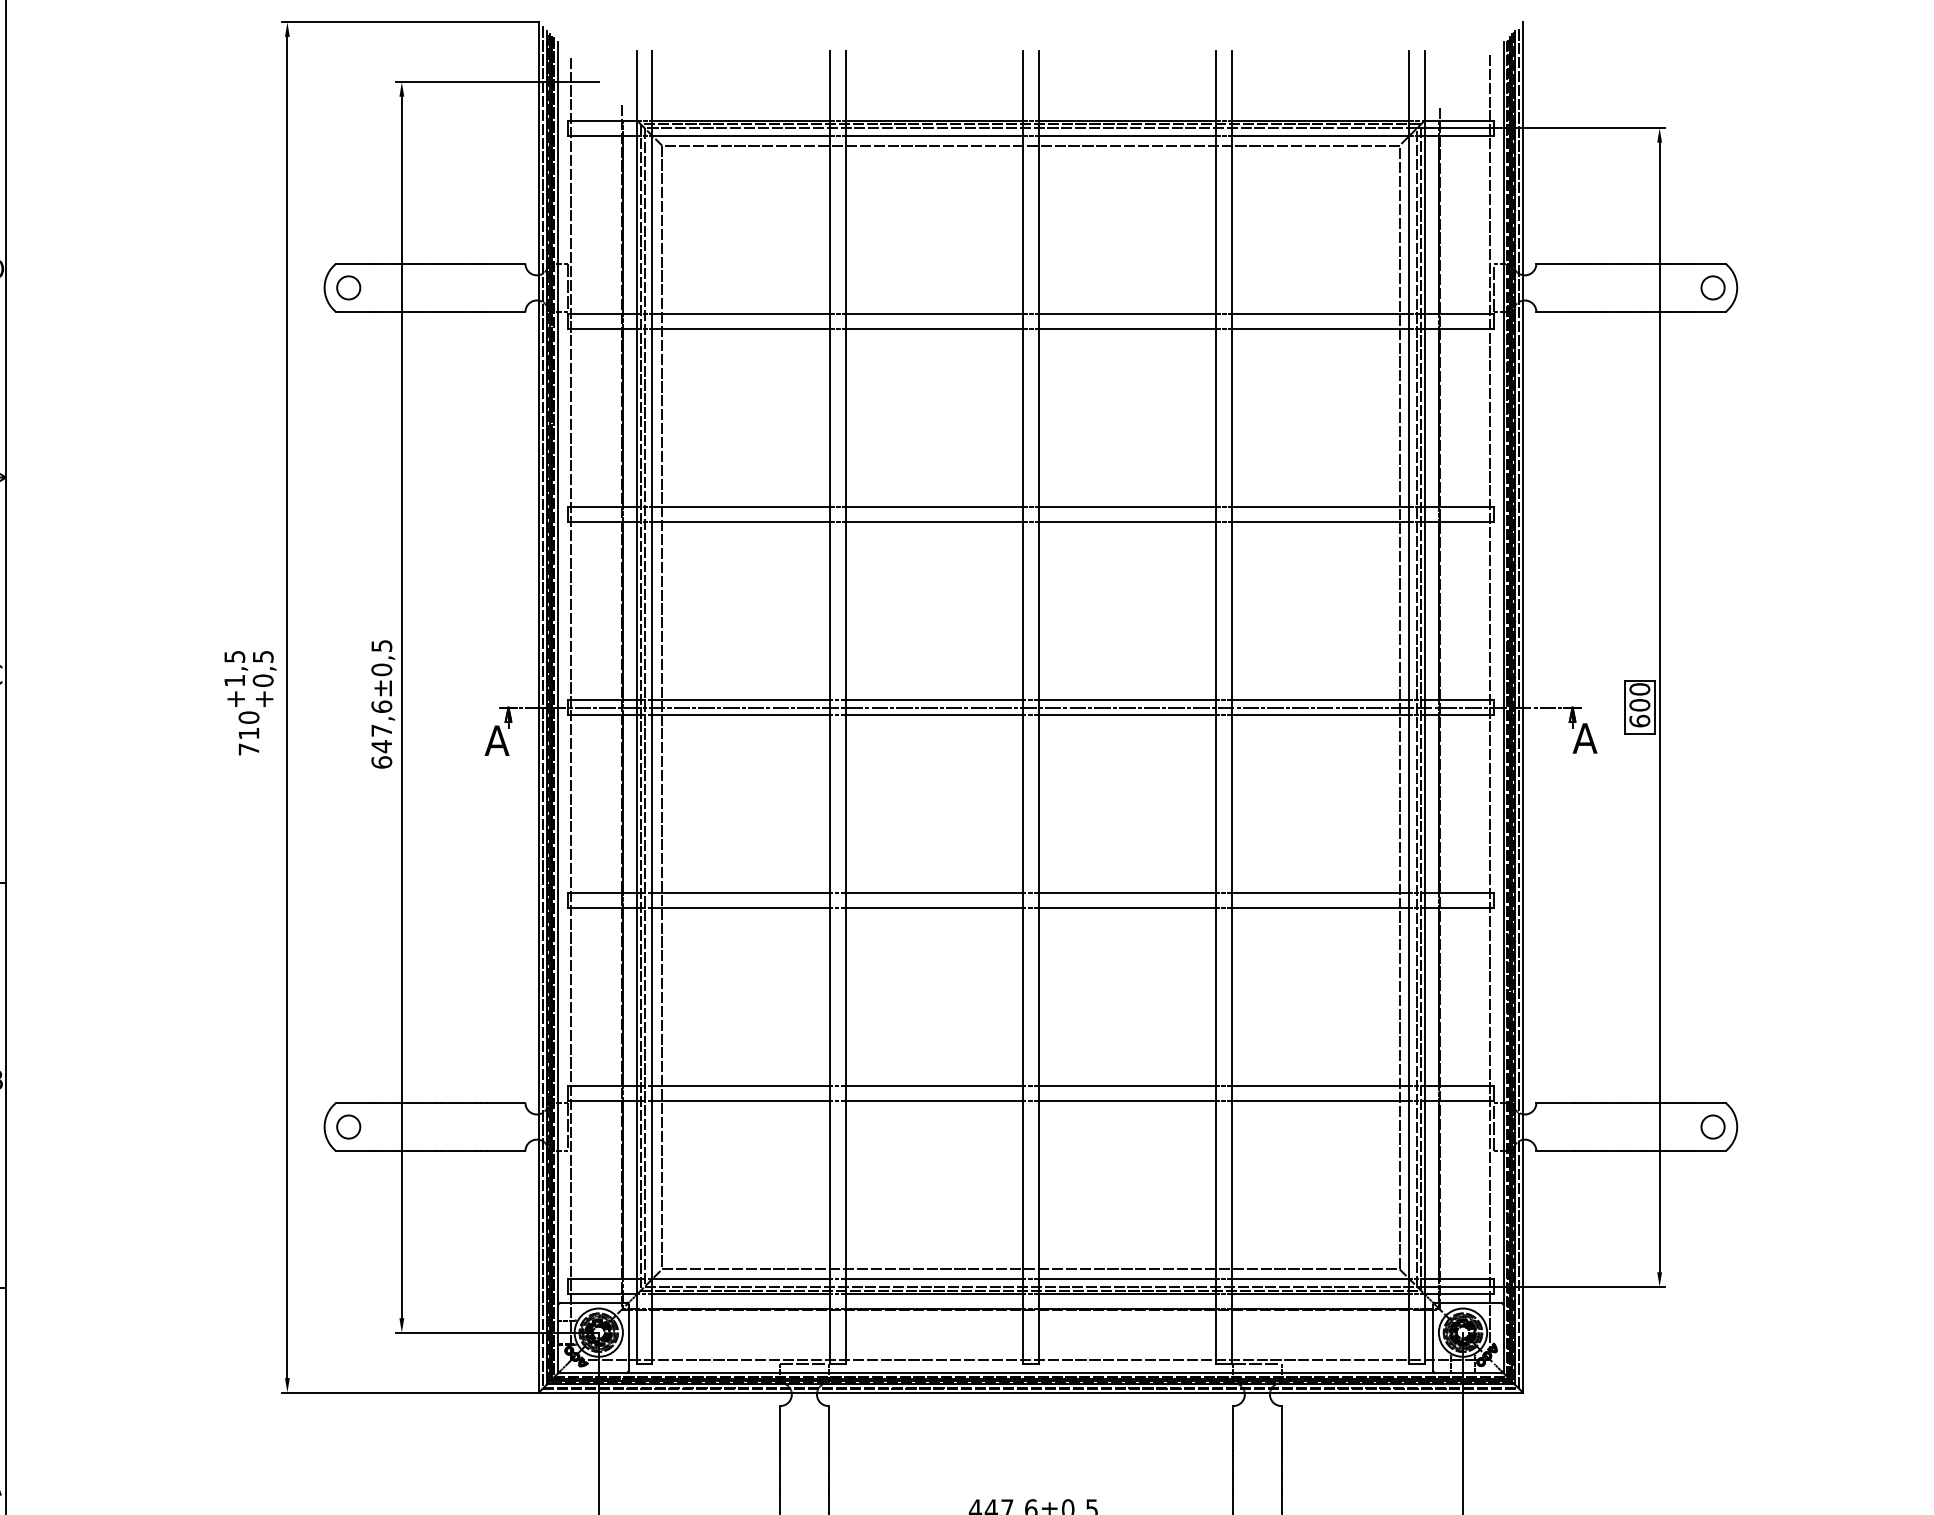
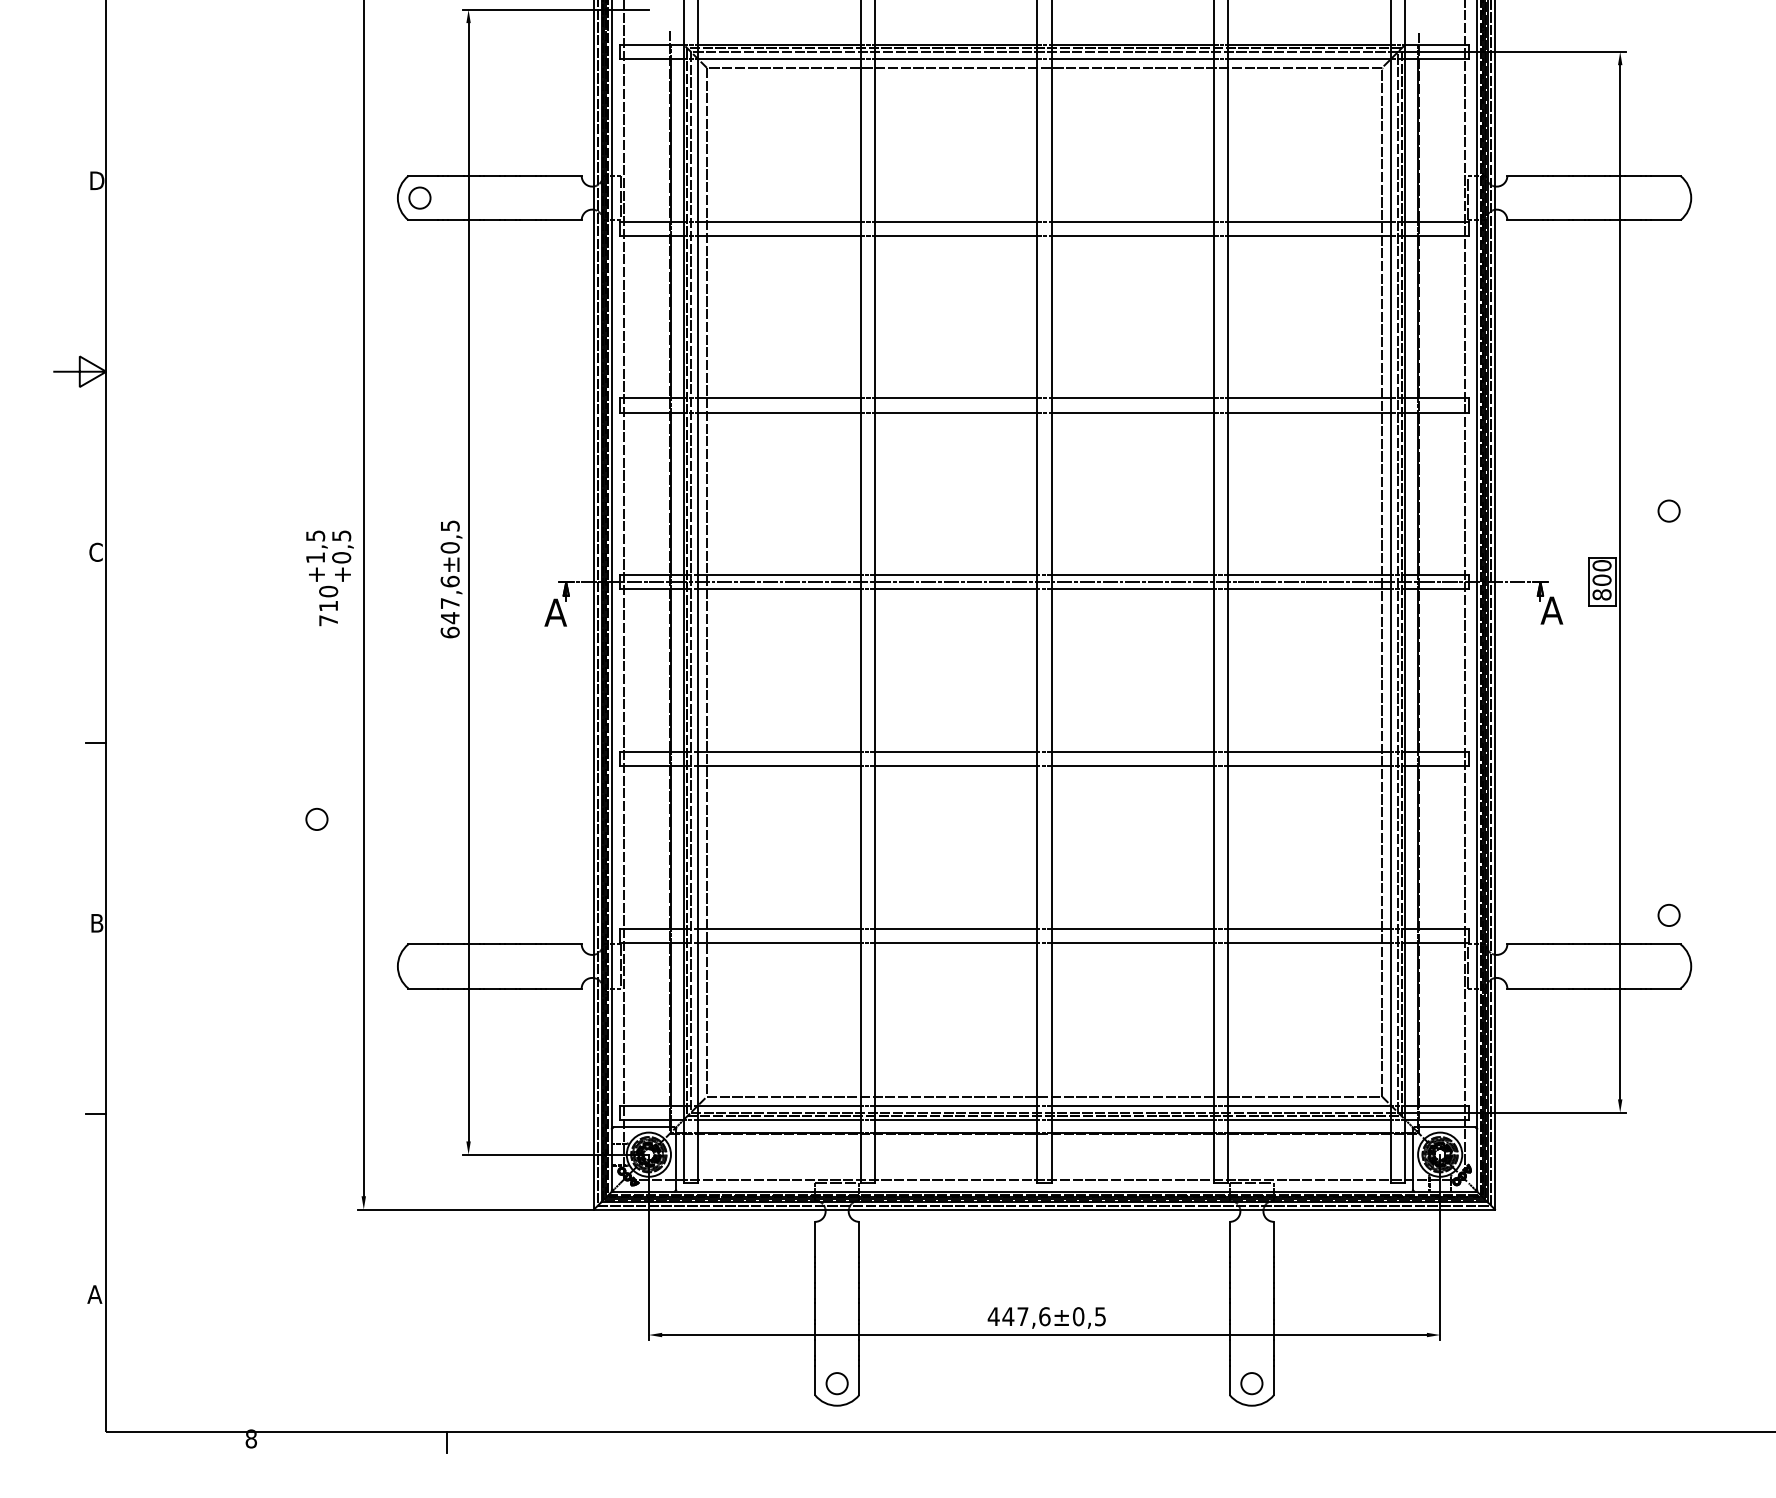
circle: (1712, 287) -> (1668, 510), moved
text: (1639, 720) -> (1601, 594), 600 -> 800
circle: (348, 1127) -> (316, 819), moved
circle: (1712, 1127) -> (1668, 915), moved

